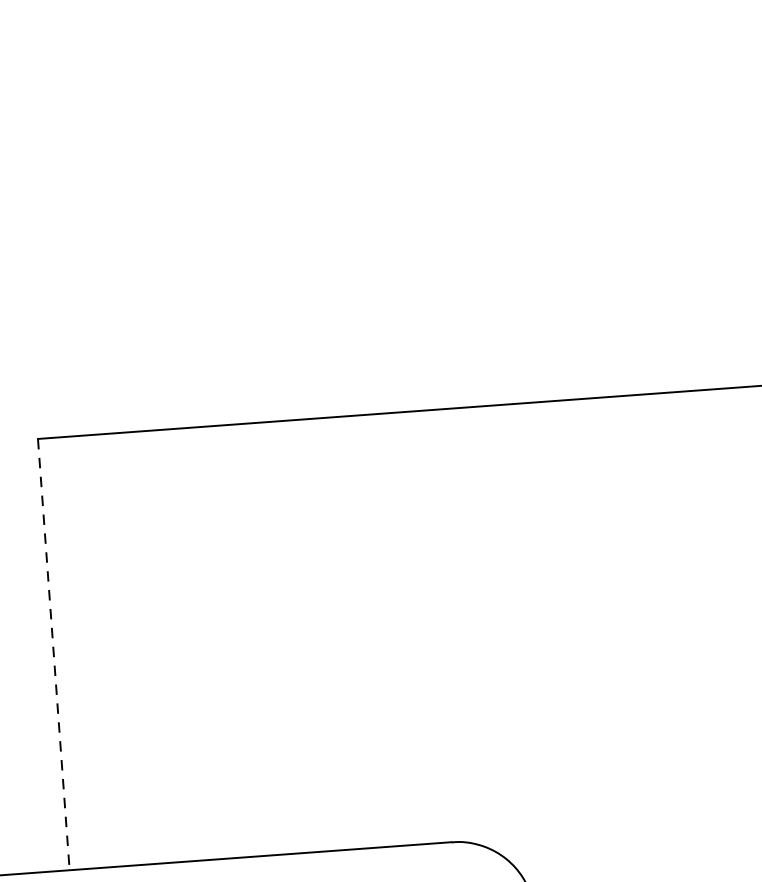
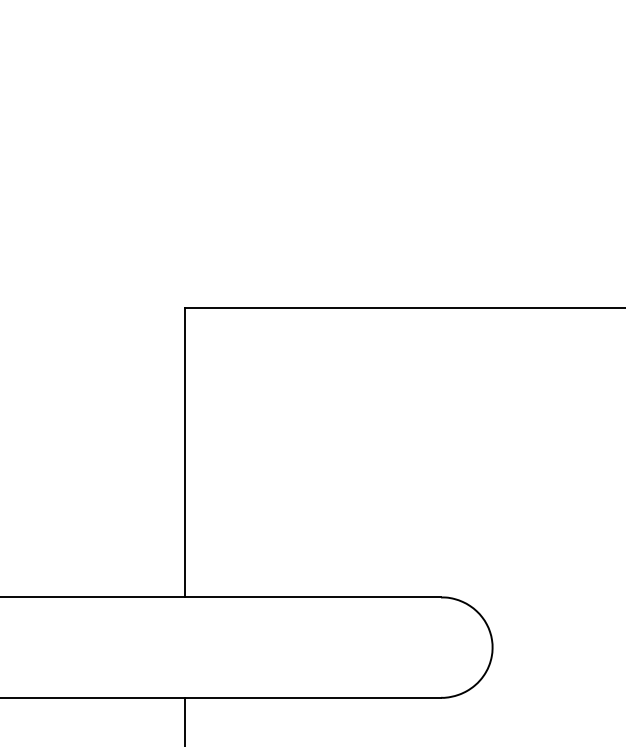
line: (54, 655) -> (185, 453), dashed -> solid

